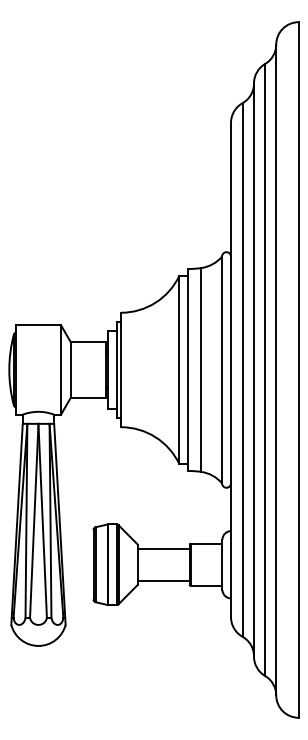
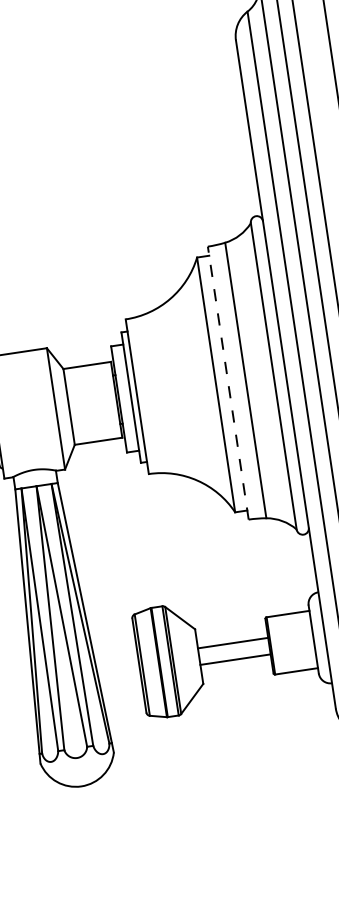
line: (188, 369) -> (228, 382), solid -> dashed
line: (163, 548) -> (235, 659), moved
line: (163, 580) -> (232, 642), moved

